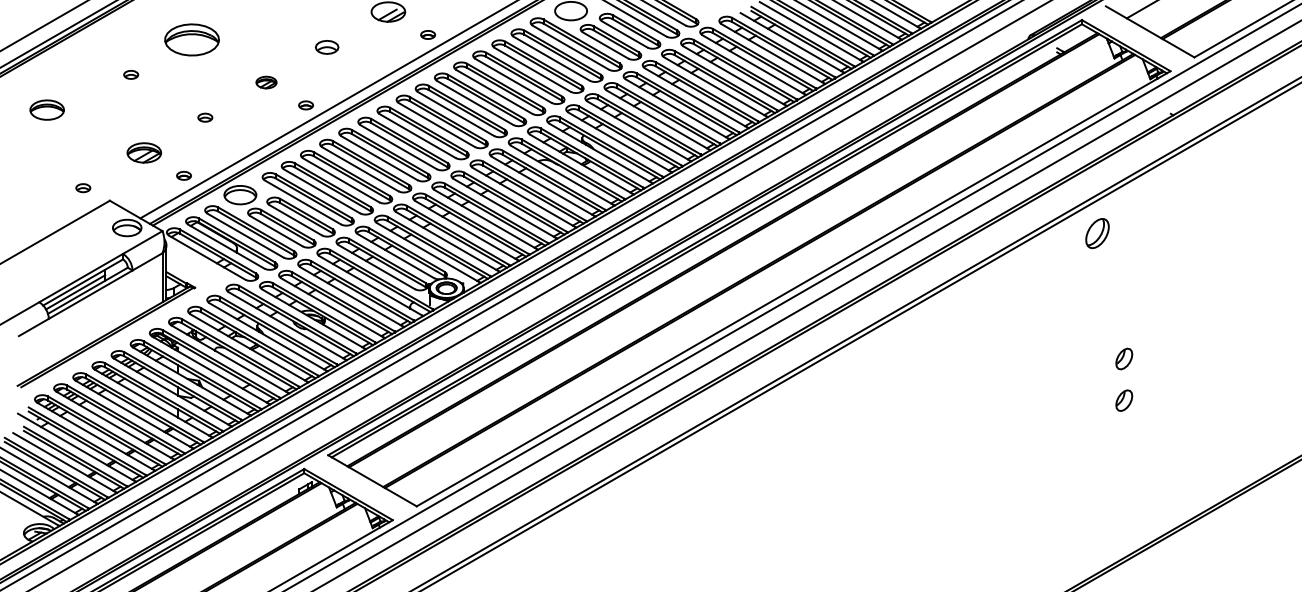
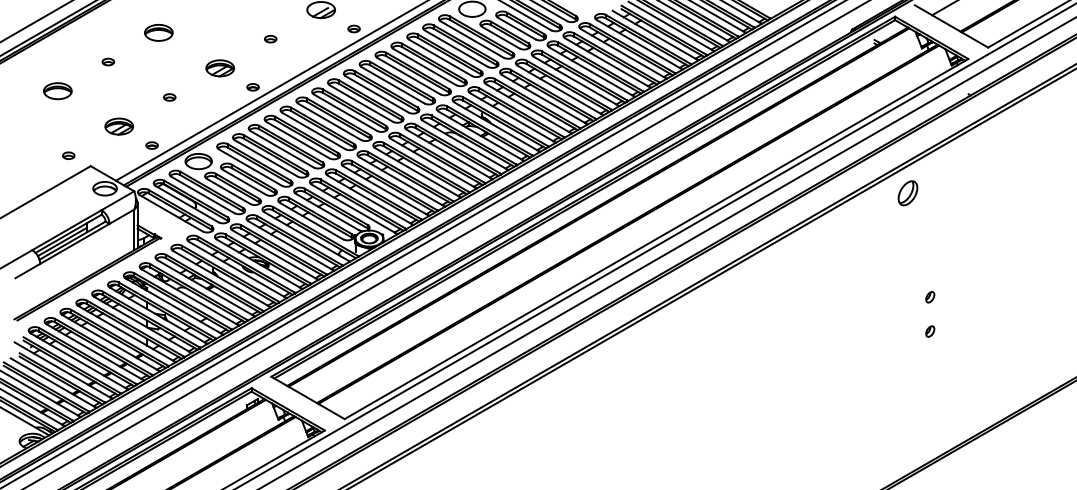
part: (191, 39) -> (158, 32), size x0.62
part: (327, 46) -> (270, 38), size x0.62
part: (266, 82) -> (220, 68), size x1.67
part: (46, 110) -> (57, 91), moved
part: (1124, 359) -> (930, 297), size x0.62
part: (1124, 400) -> (930, 331), size x0.62

